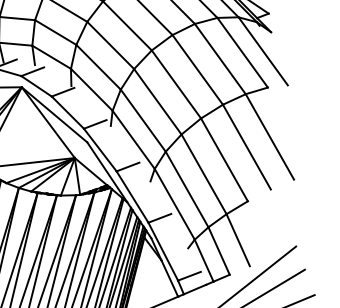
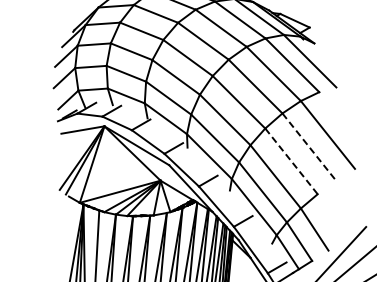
line: (247, 147) -> (309, 147), solid -> dashed
line: (224, 160) -> (291, 161), solid -> dashed

